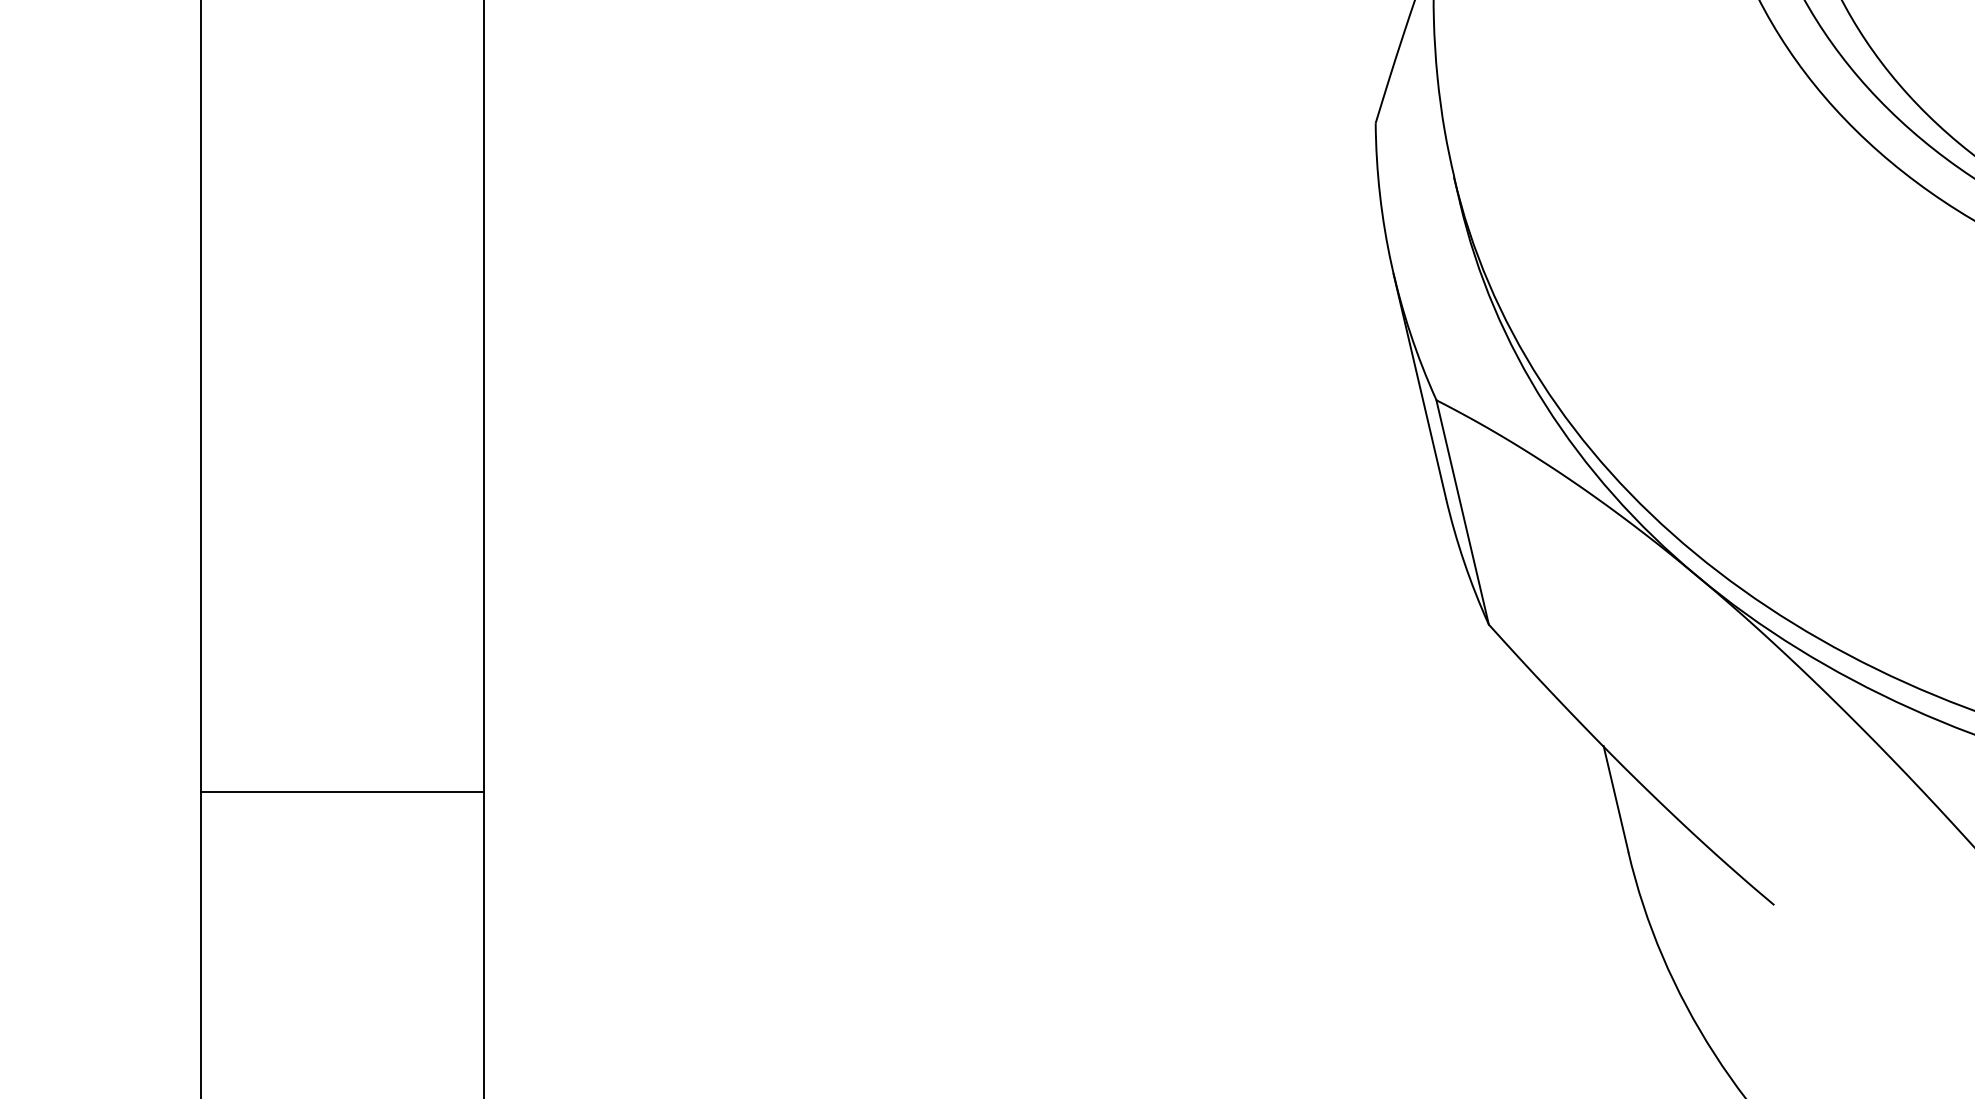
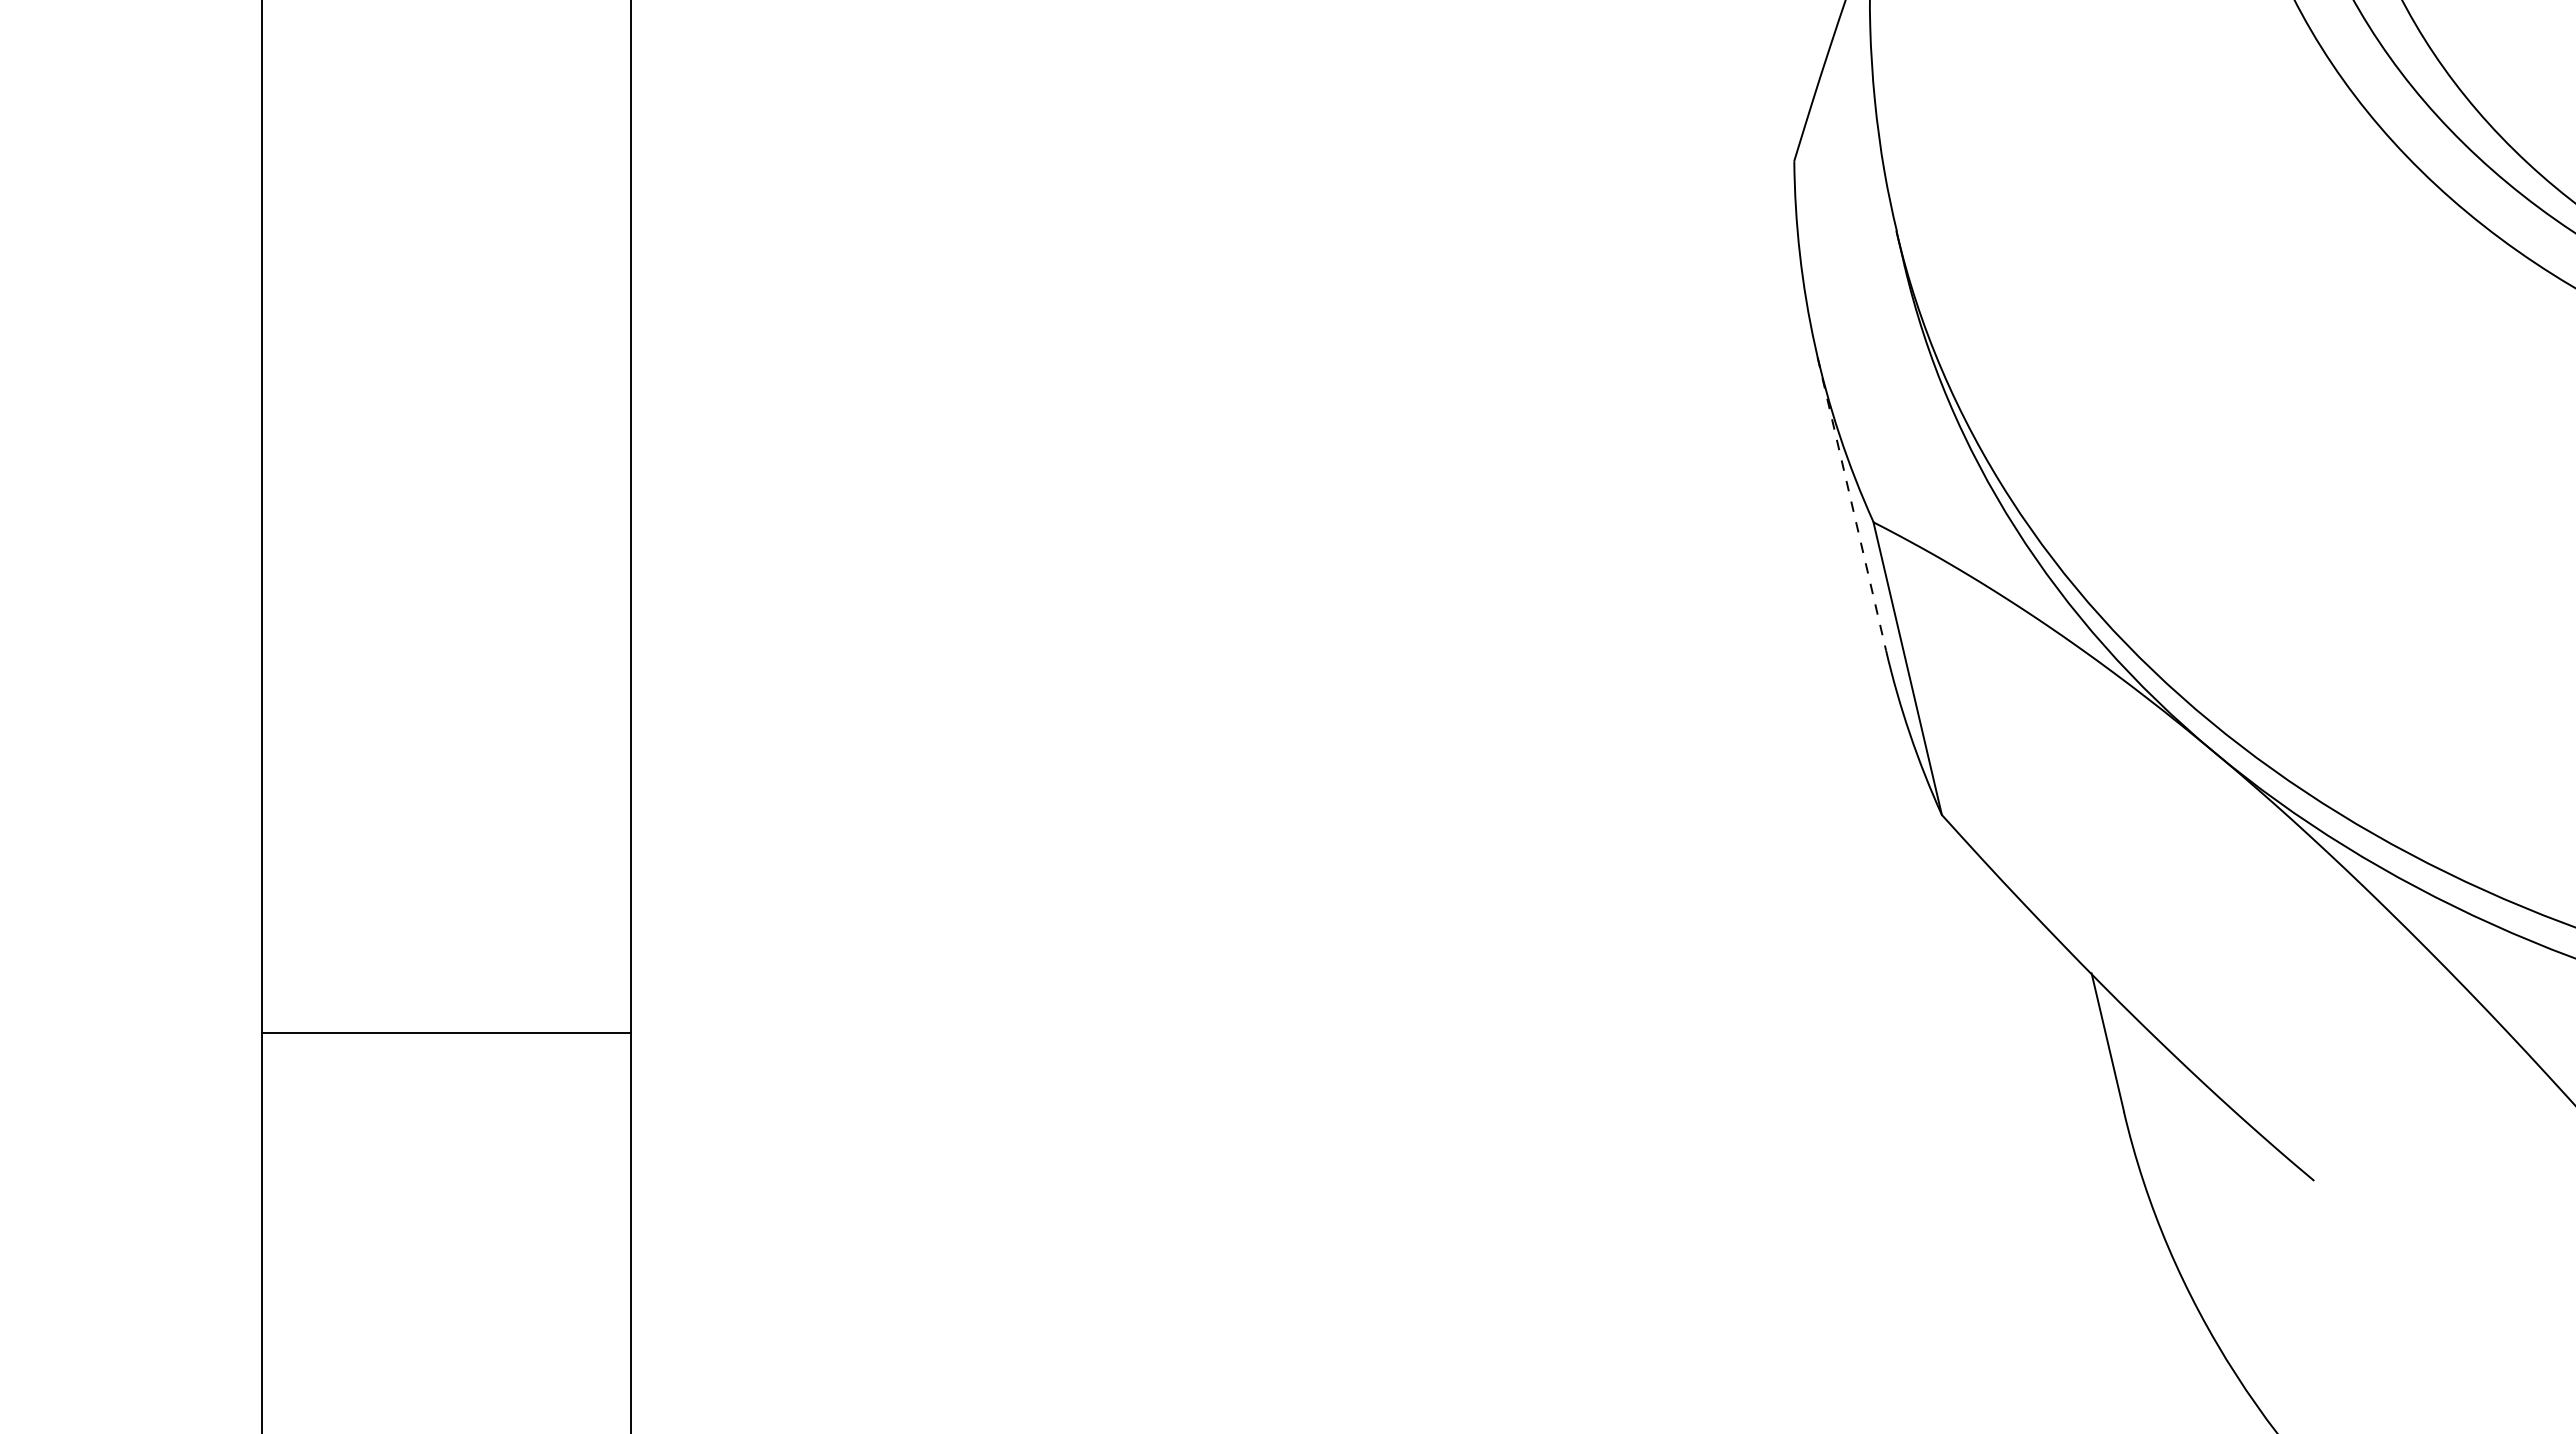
line: (1419, 386) -> (1851, 504), solid -> dashed

